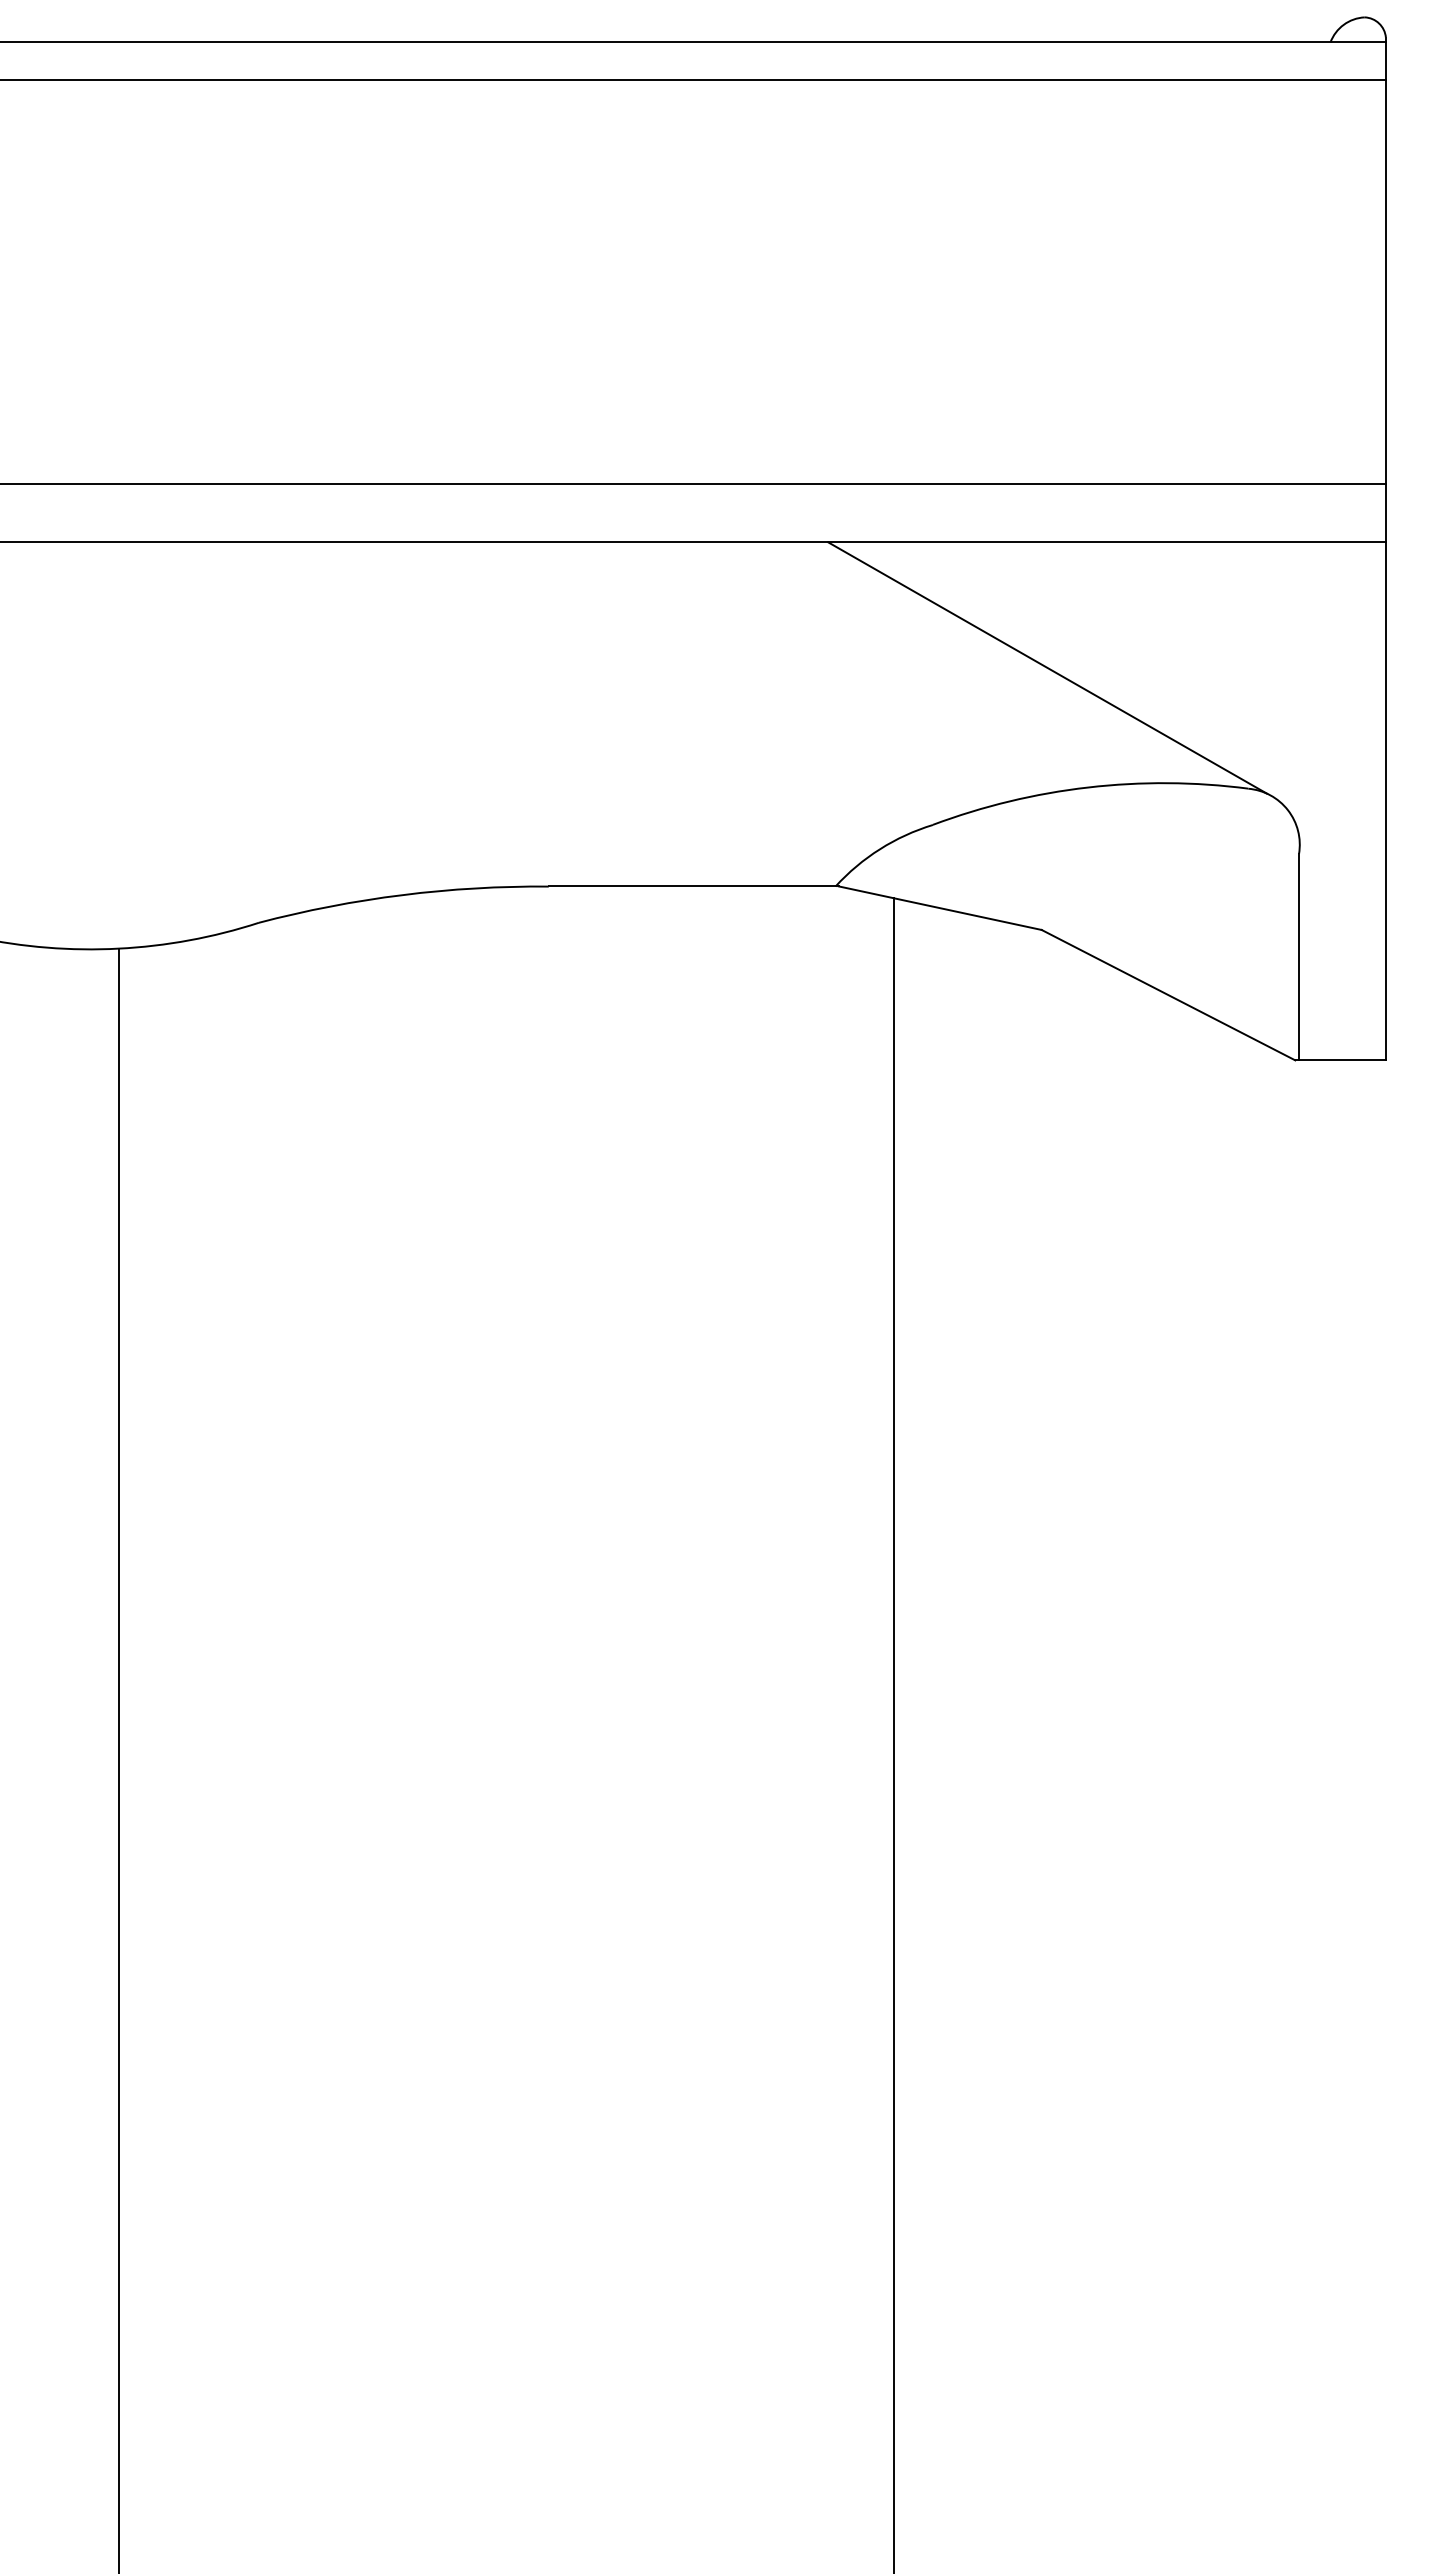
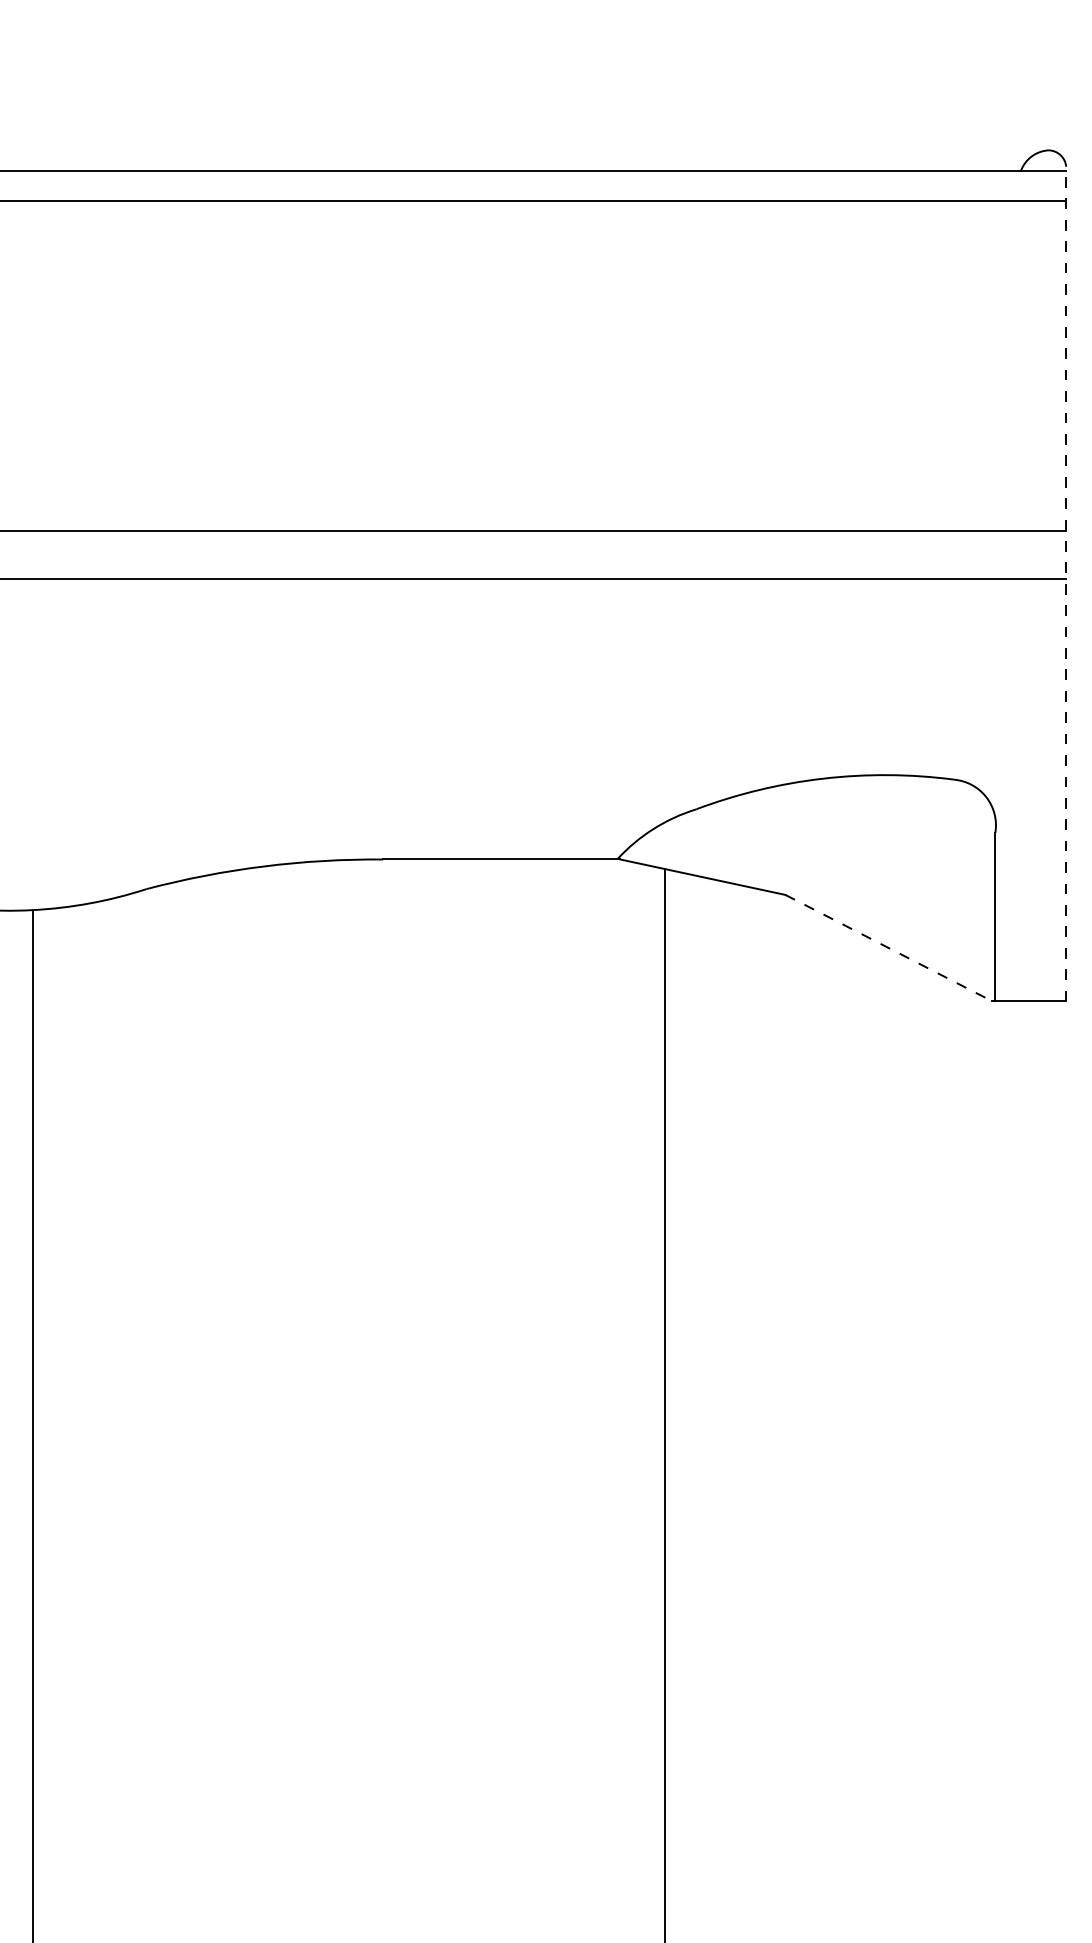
line: (1386, 548) -> (1066, 583), solid -> dashed
line: (1047, 667) -> (790, 680), removed
line: (1168, 995) -> (888, 948), solid -> dashed

